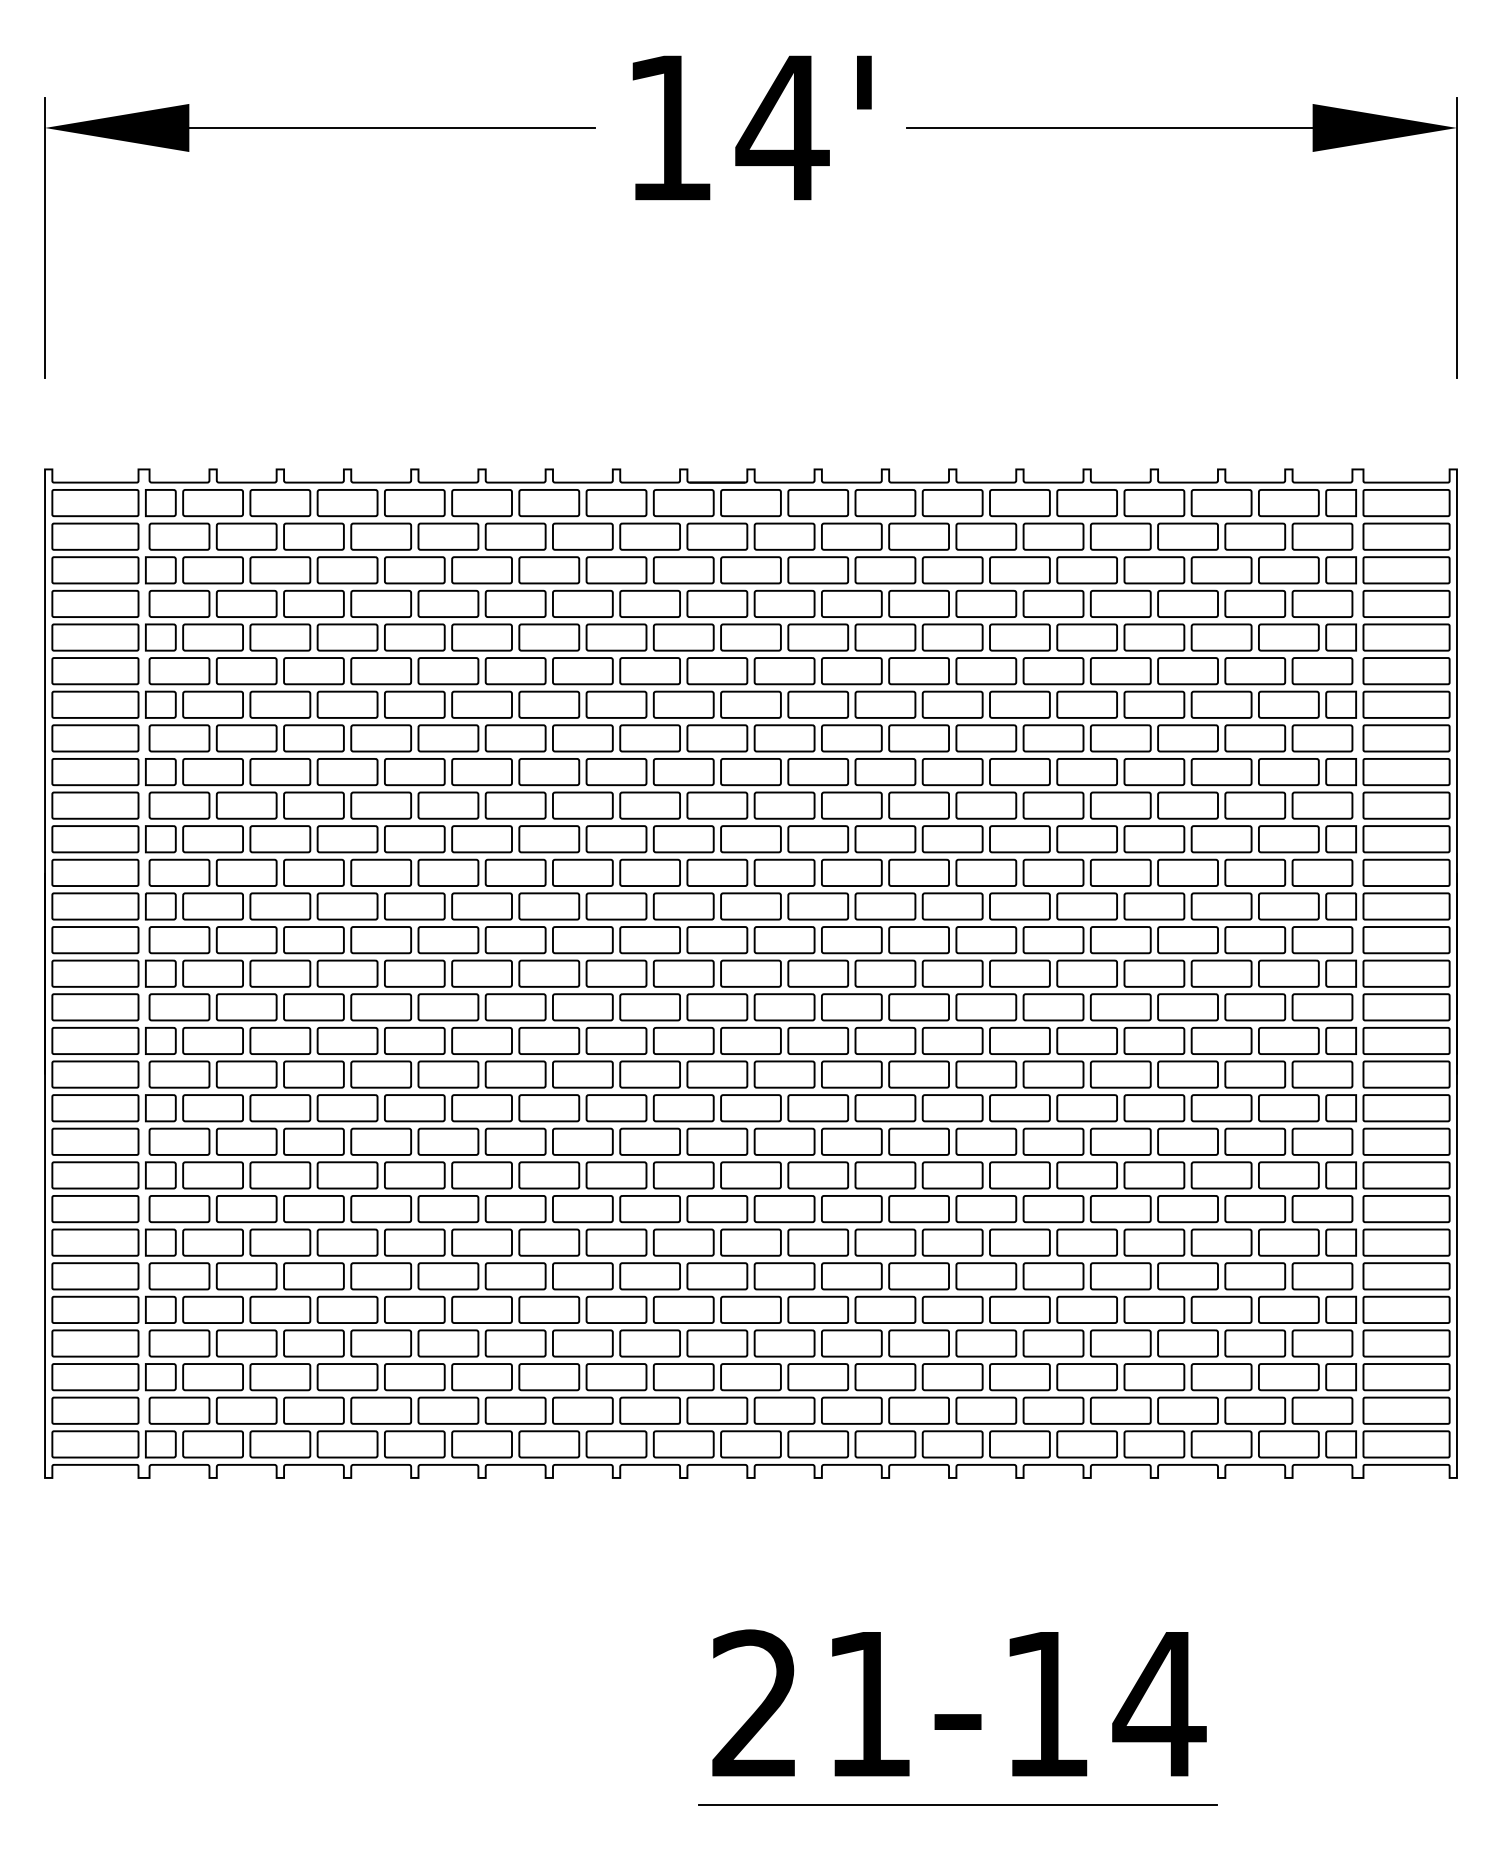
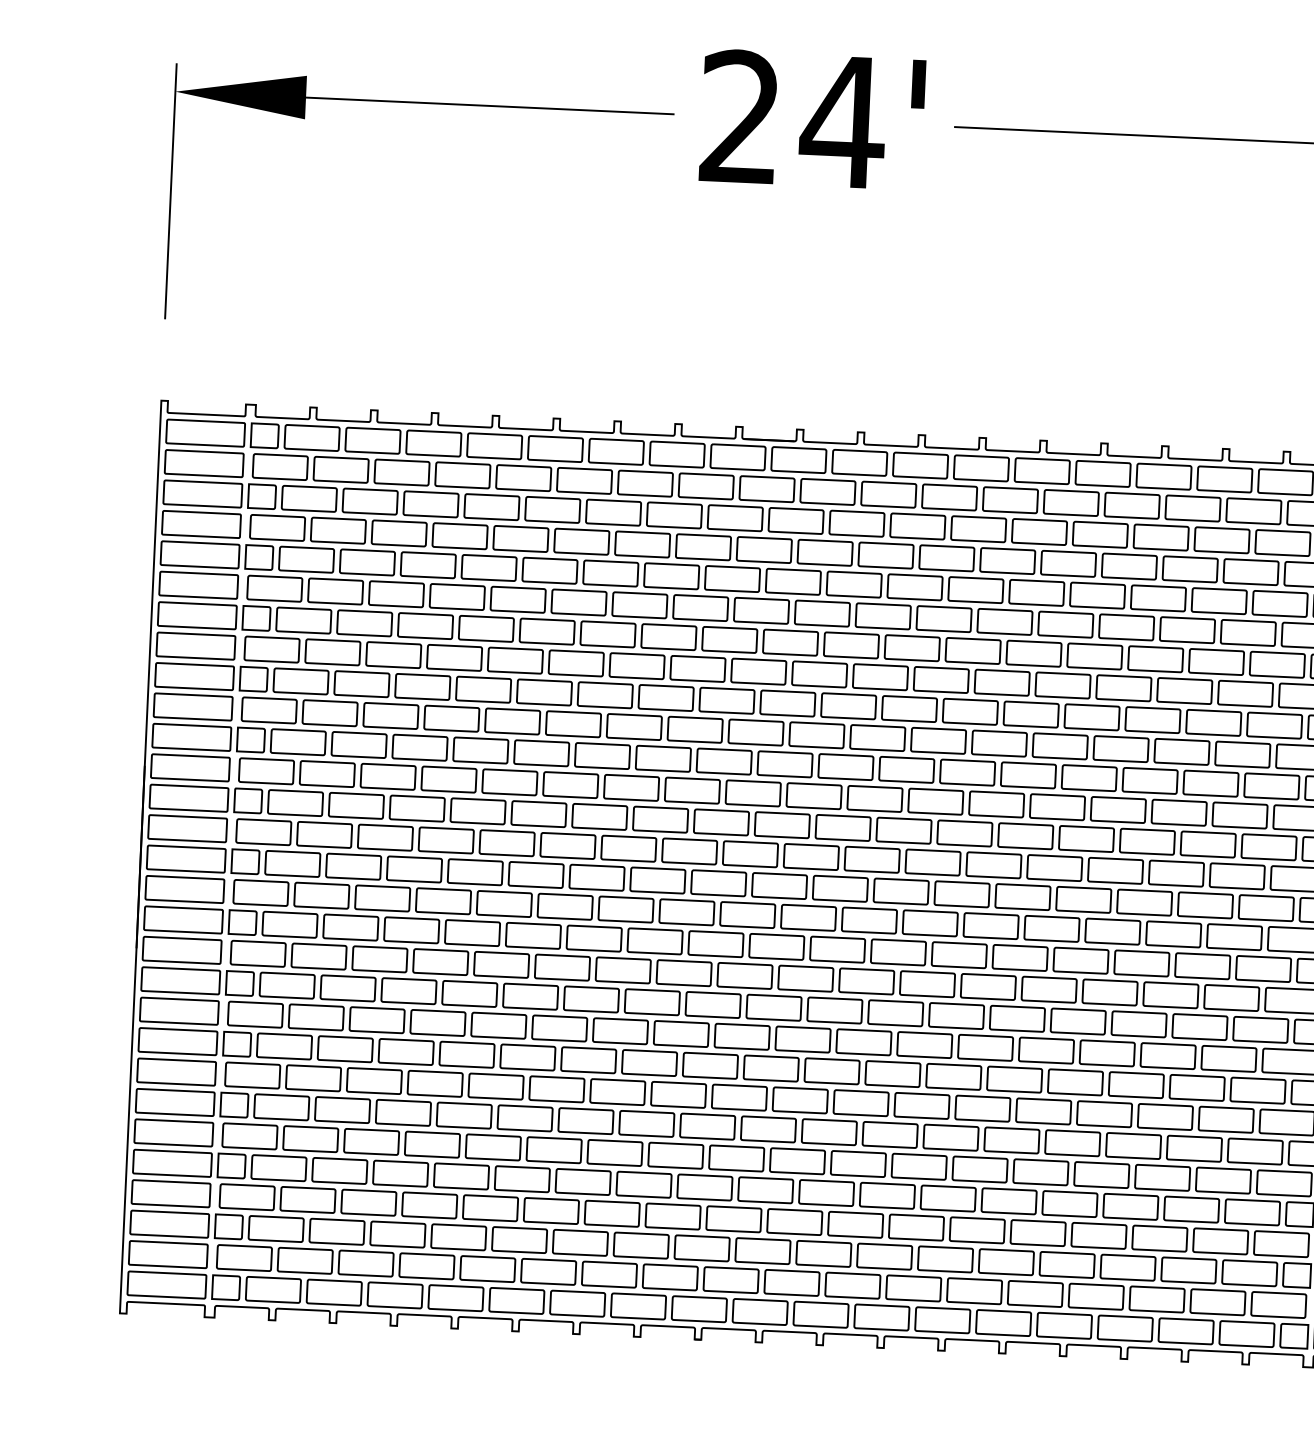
text: (668, 126) -> (739, 115), 14' -> 24'

